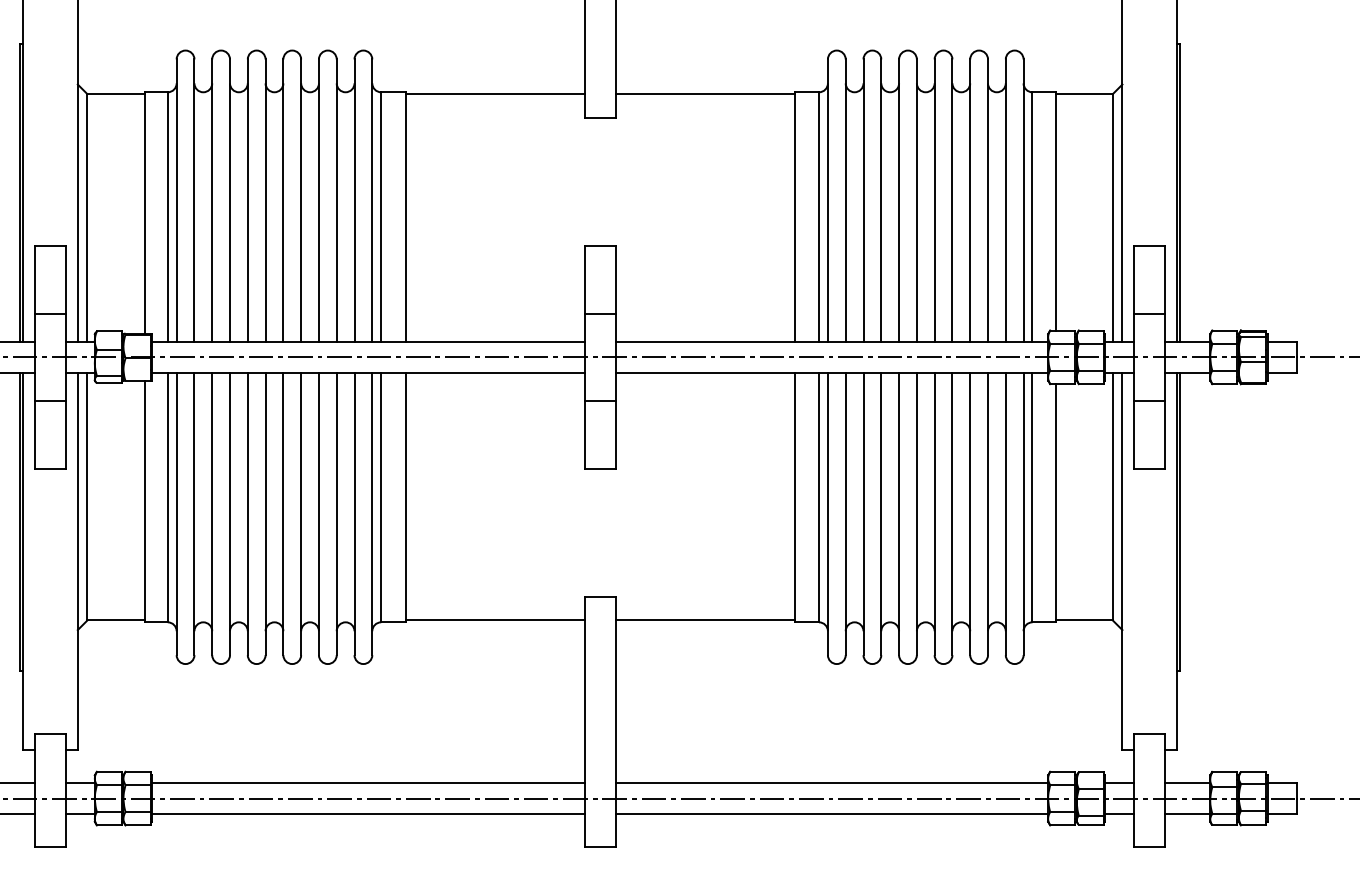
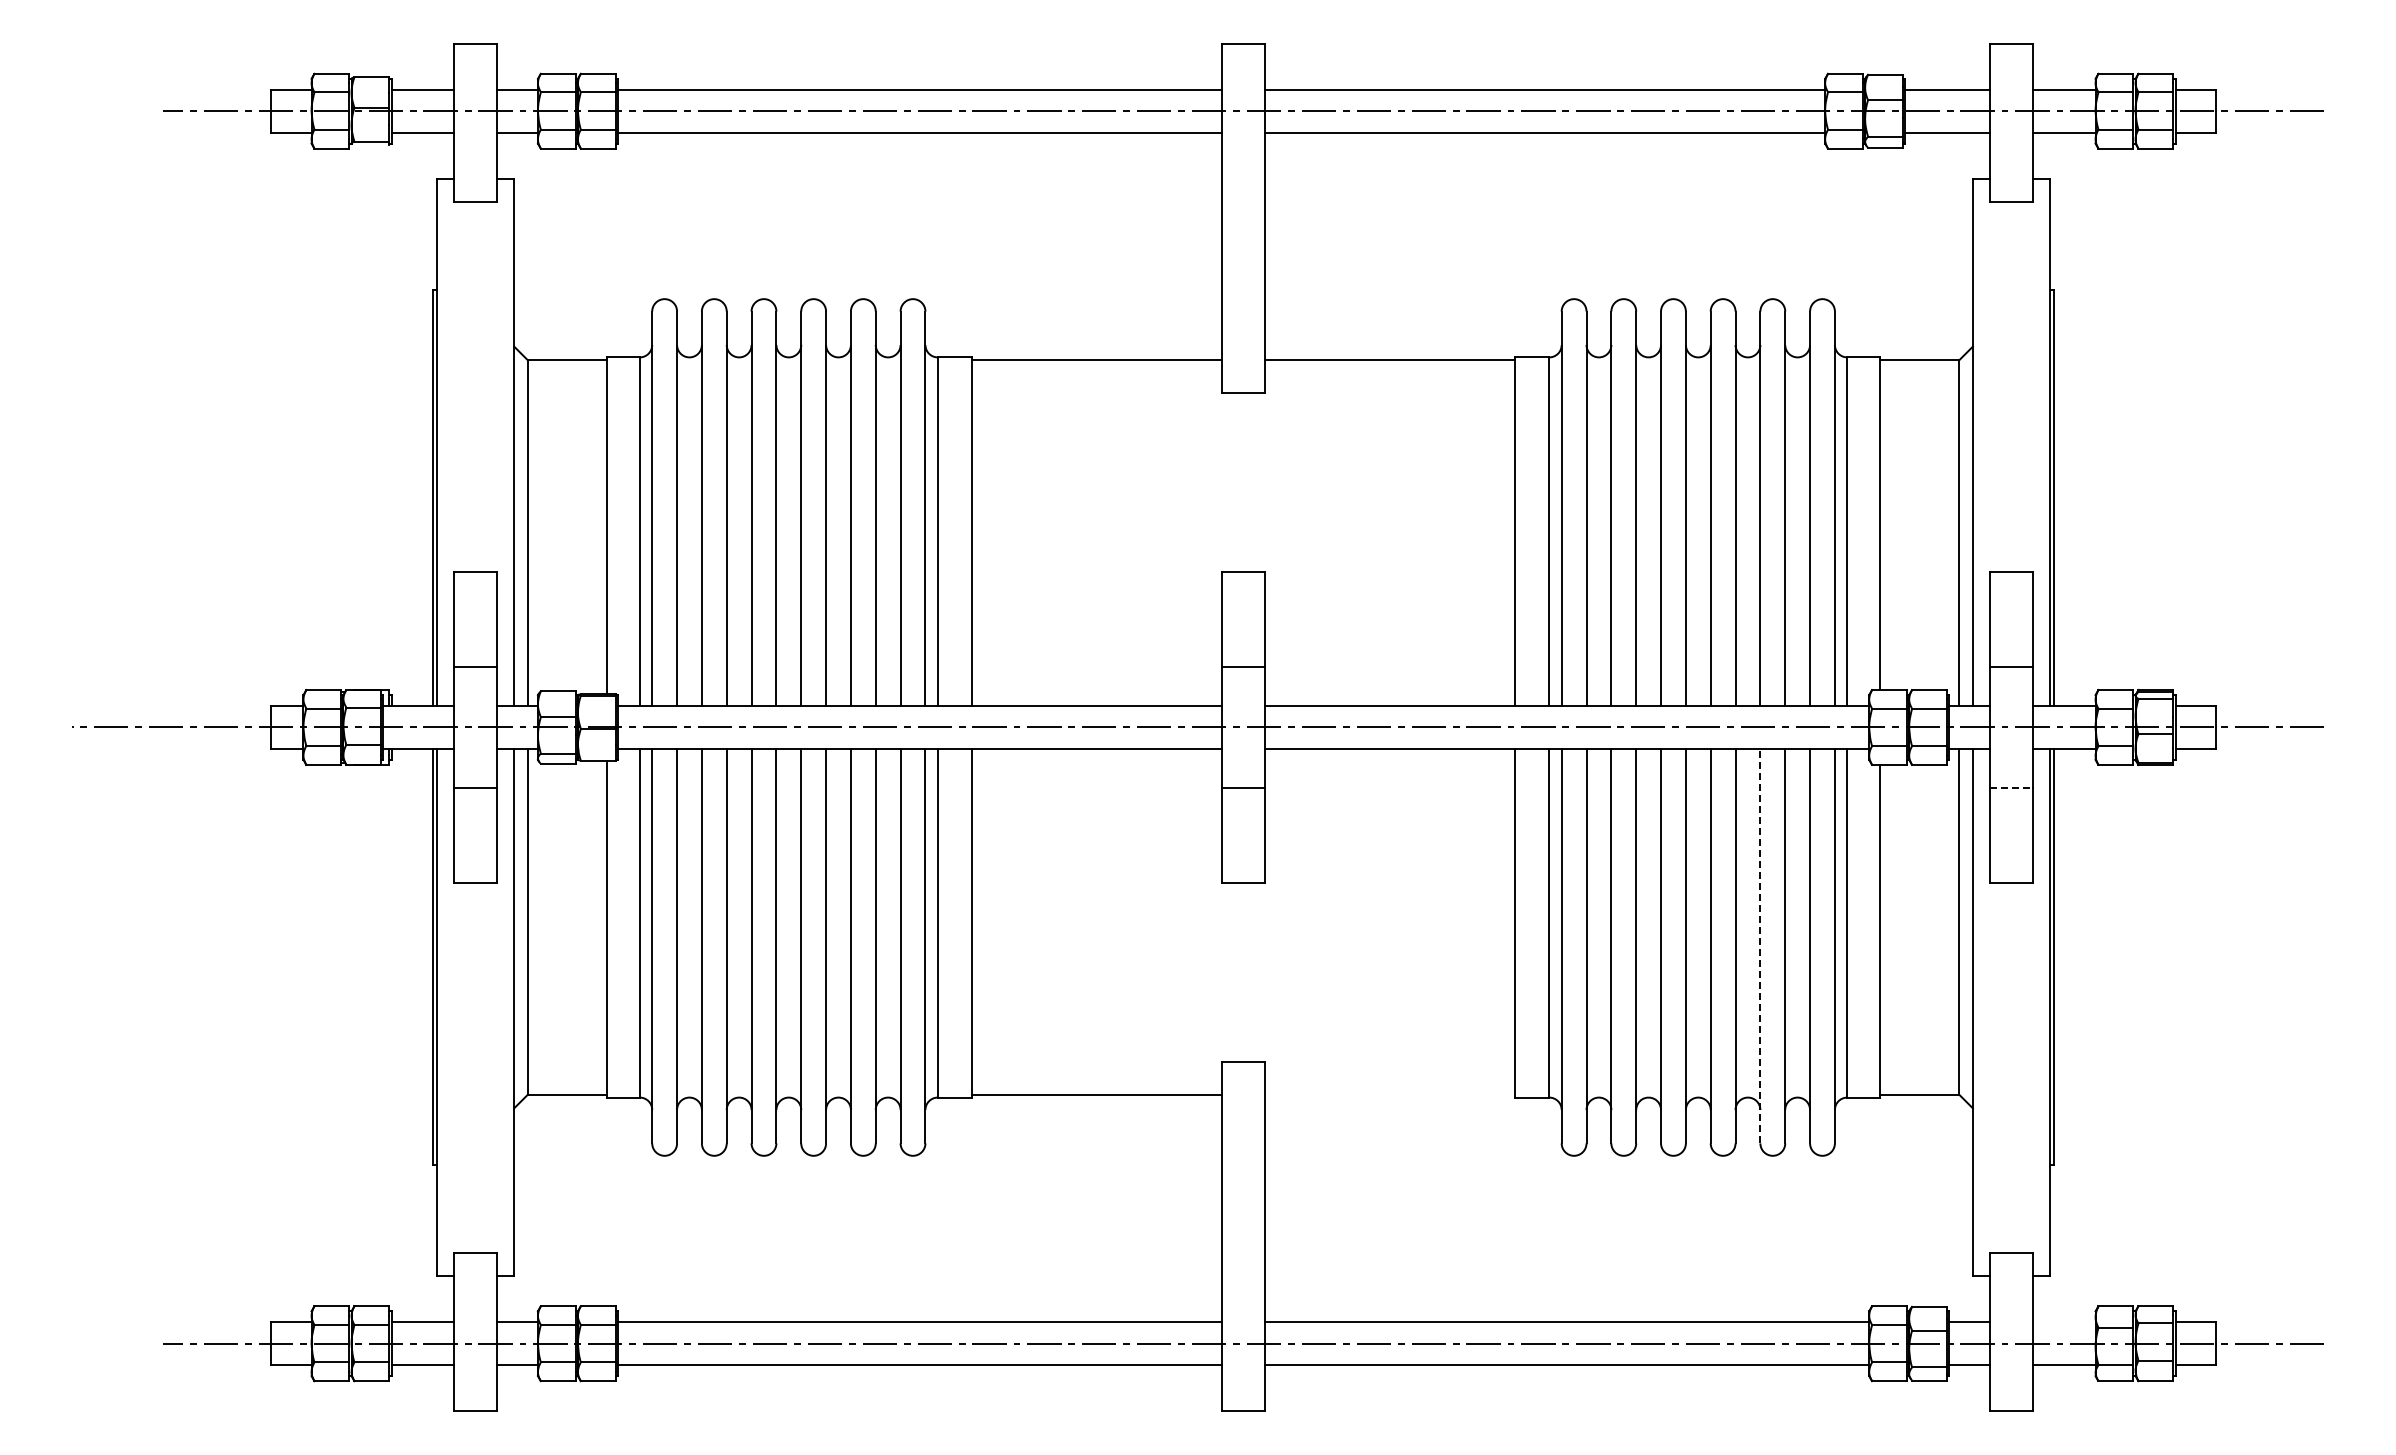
line: (1150, 400) -> (2011, 788), solid -> dashed
line: (970, 513) -> (1760, 945), solid -> dashed
line: (705, 620) -> (1390, 1094), removed
line: (1187, 783) -> (2063, 1322), removed

